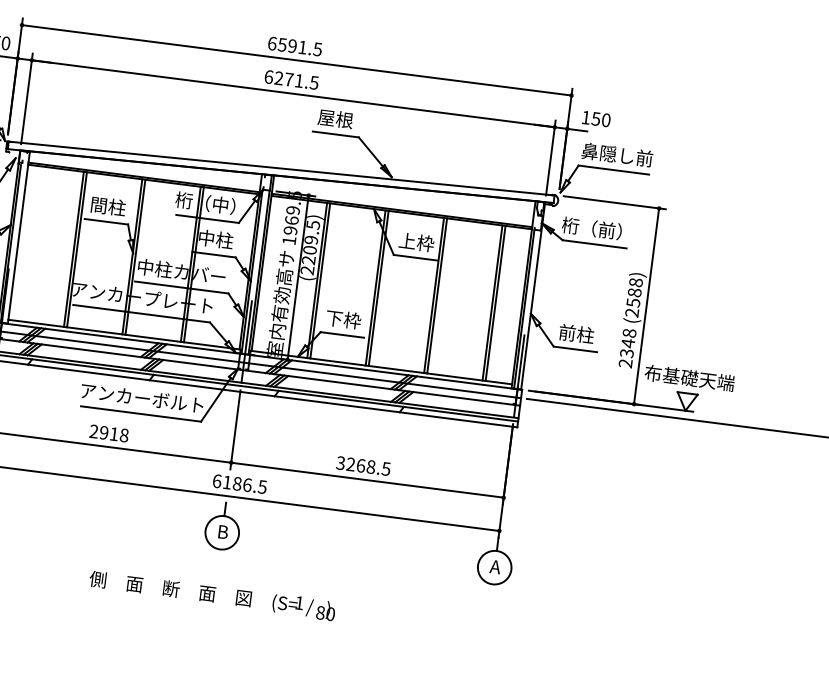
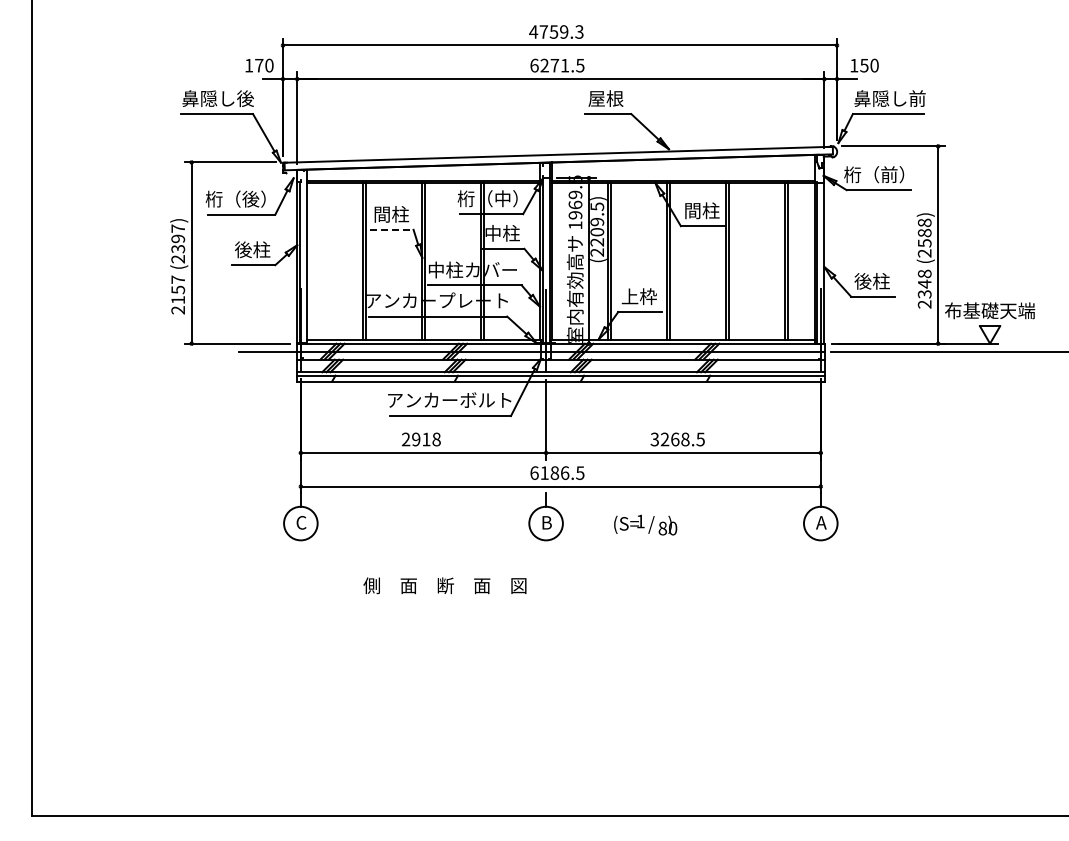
text: (295, 46) -> (556, 31), 6591.5 -> 4759.3
line: (106, 221) -> (391, 229), solid -> dashed
text: (416, 241) -> (701, 210), 上枠 -> 間柱
text: (333, 318) -> (629, 296), 下枠 -> 上枠
text: (566, 332) -> (862, 281), 前柱 -> 後柱
text: (170, 588) -> (444, 585), moved
text: (303, 606) -> (645, 524), moved

